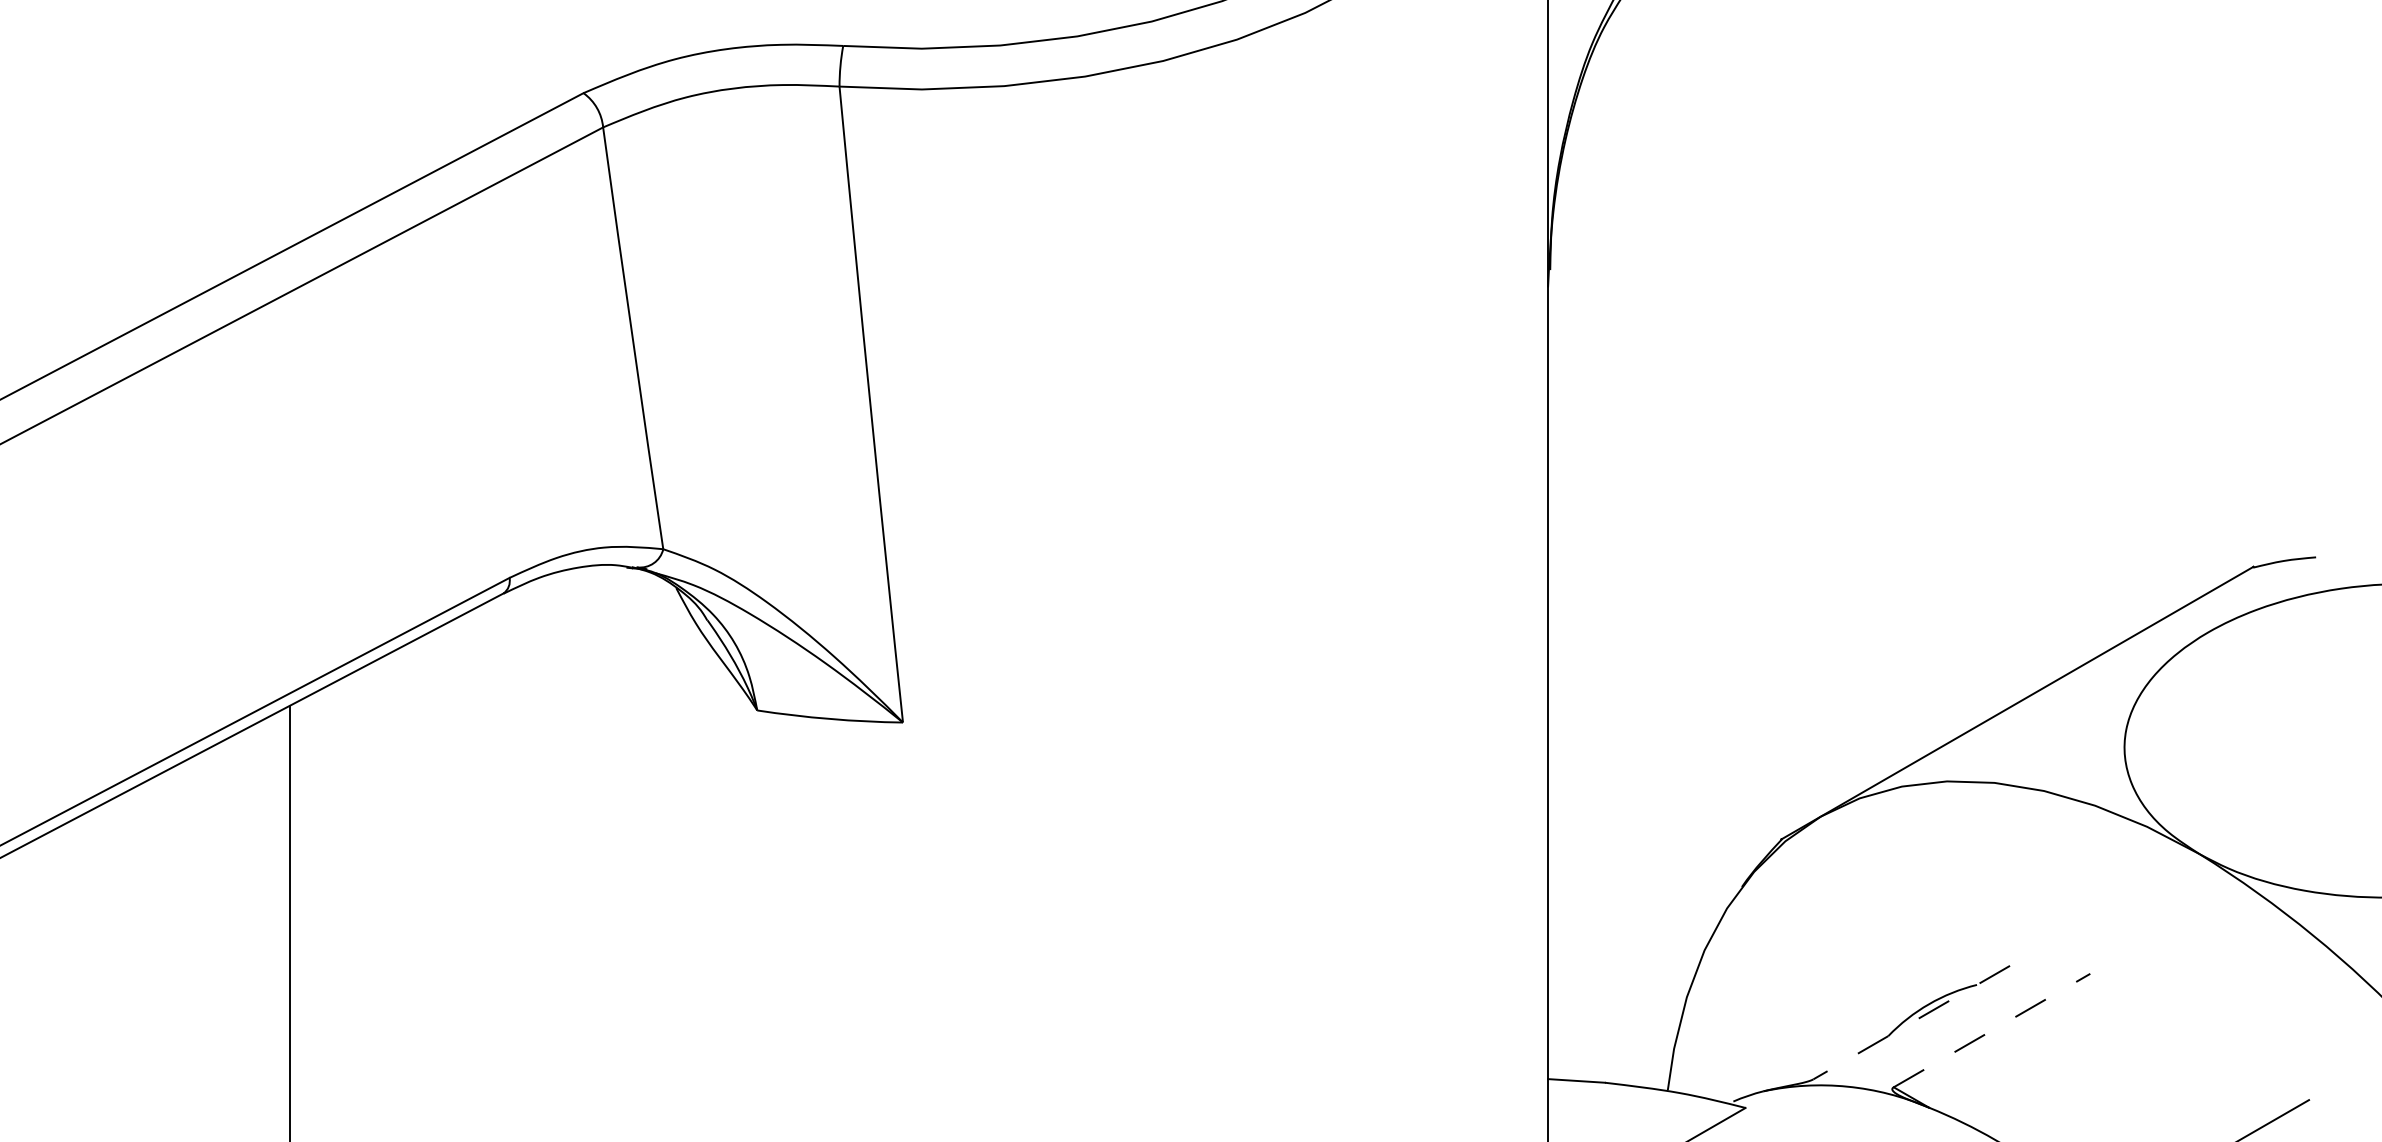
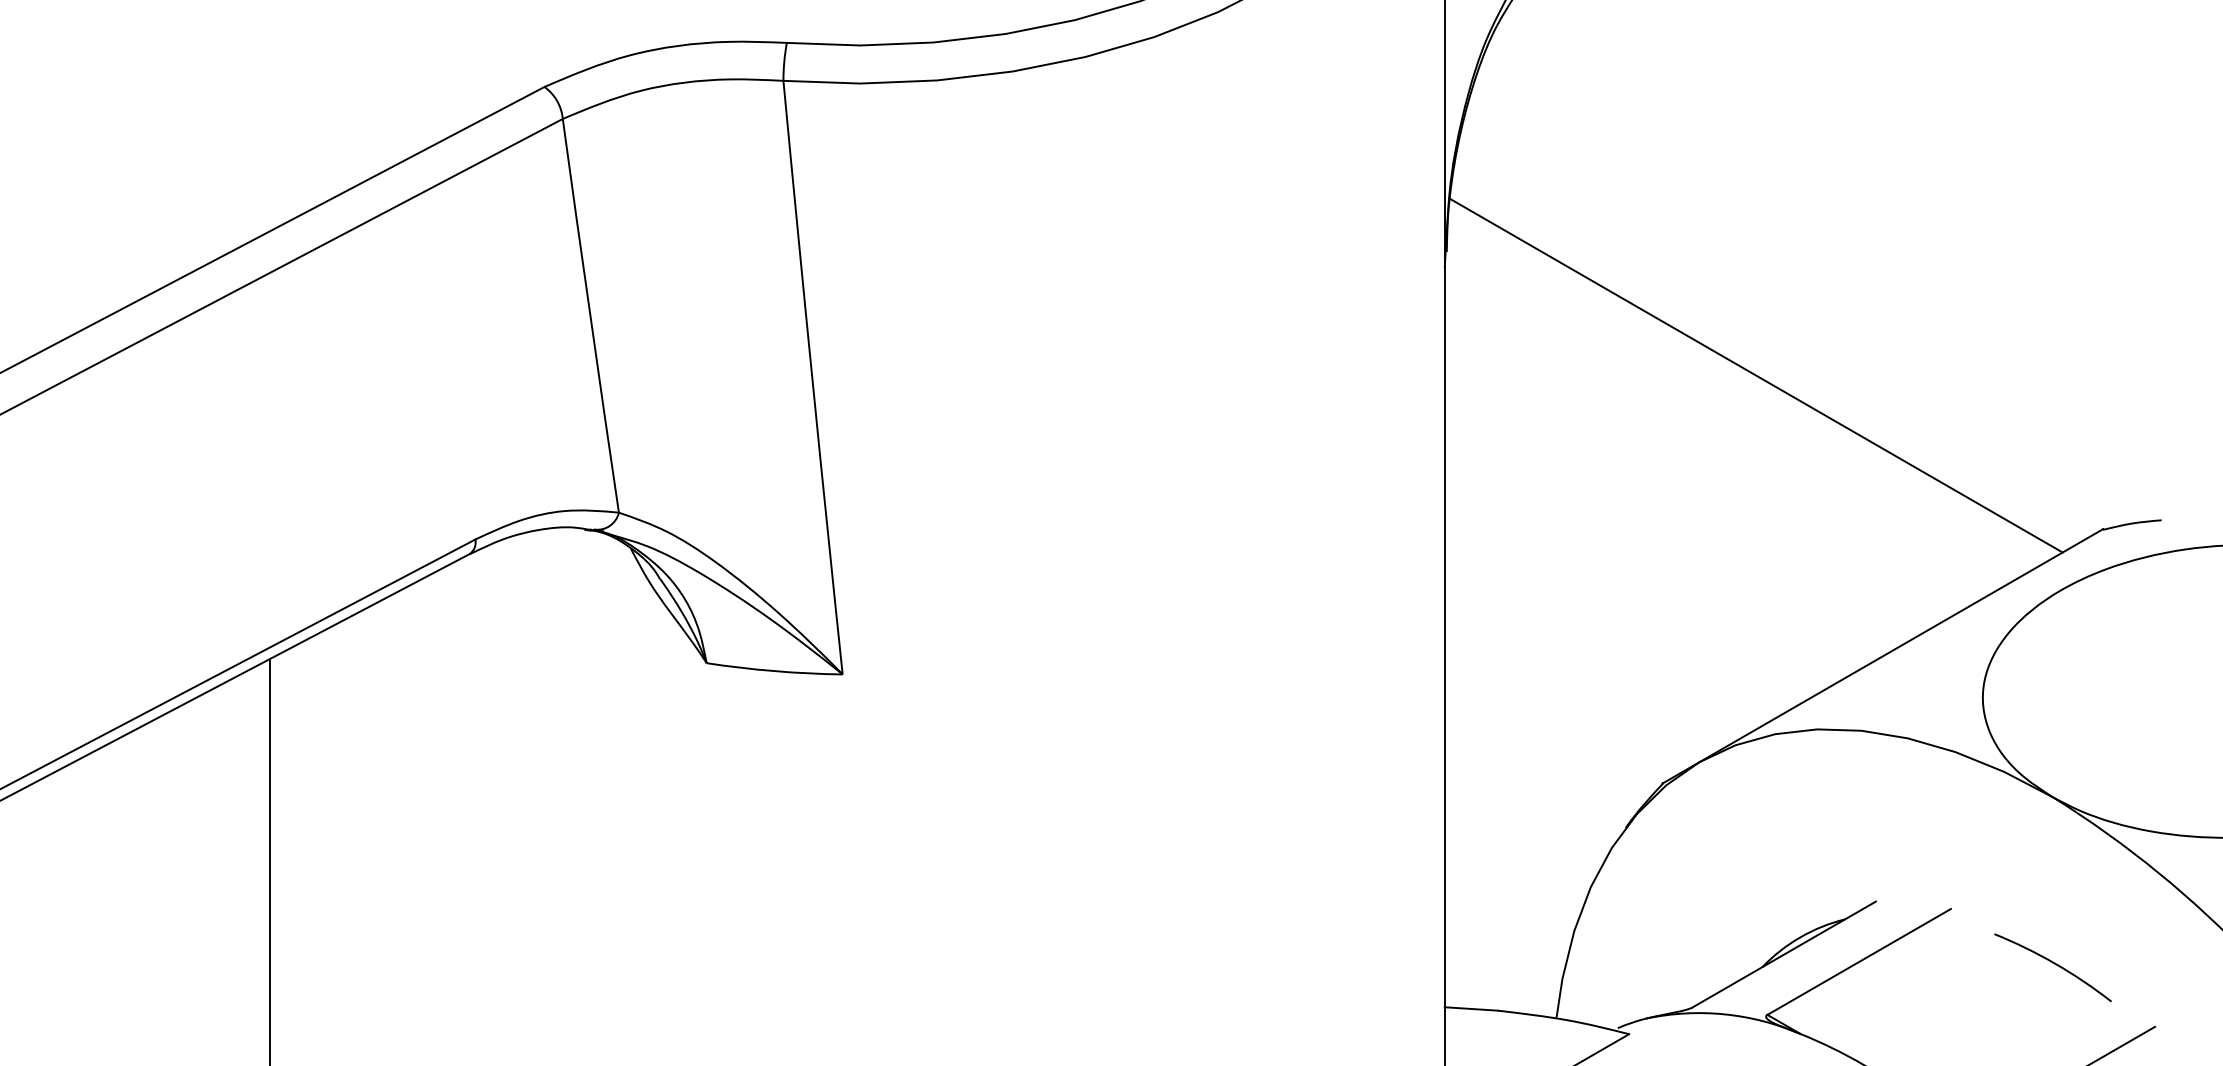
line: (1881, 401) -> (1756, 374), added
line: (1911, 1022) -> (1784, 954), dashed -> solid
line: (1992, 1030) -> (1859, 961), dashed -> solid
arc: (2201, 1033) -> (2054, 964), added

